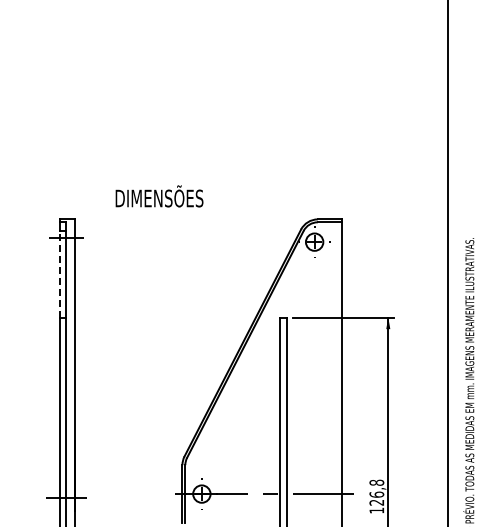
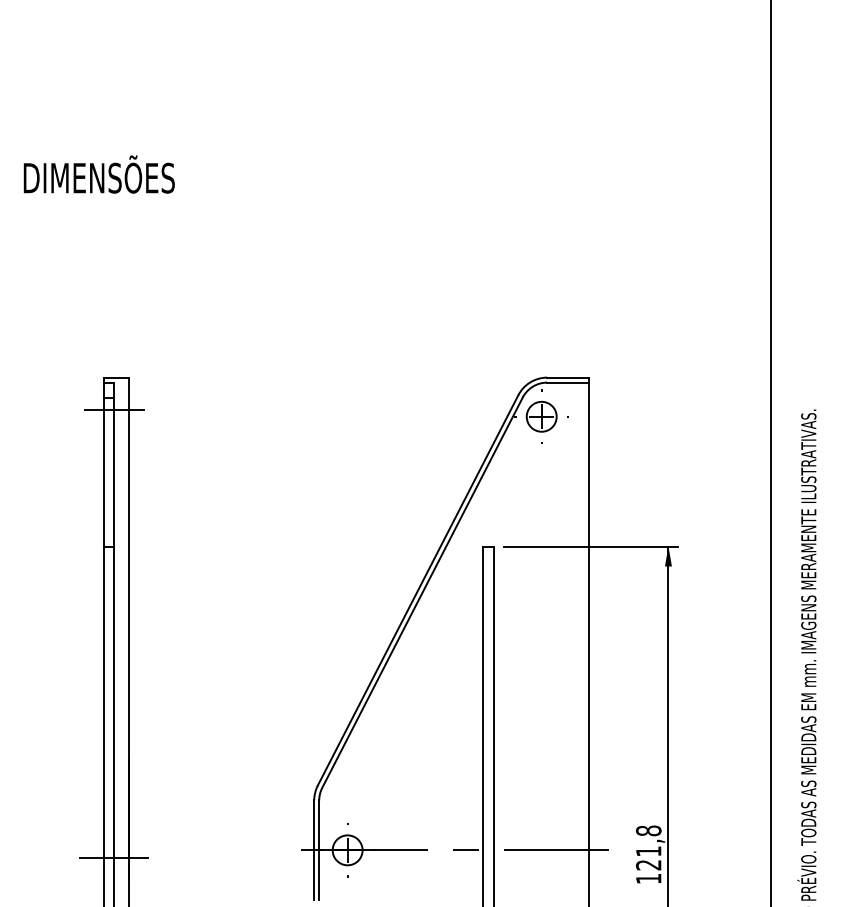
text: (159, 196) -> (99, 174), moved
line: (60, 273) -> (104, 470), dashed -> solid
text: (376, 494) -> (648, 851), 126,8 -> 121,8

